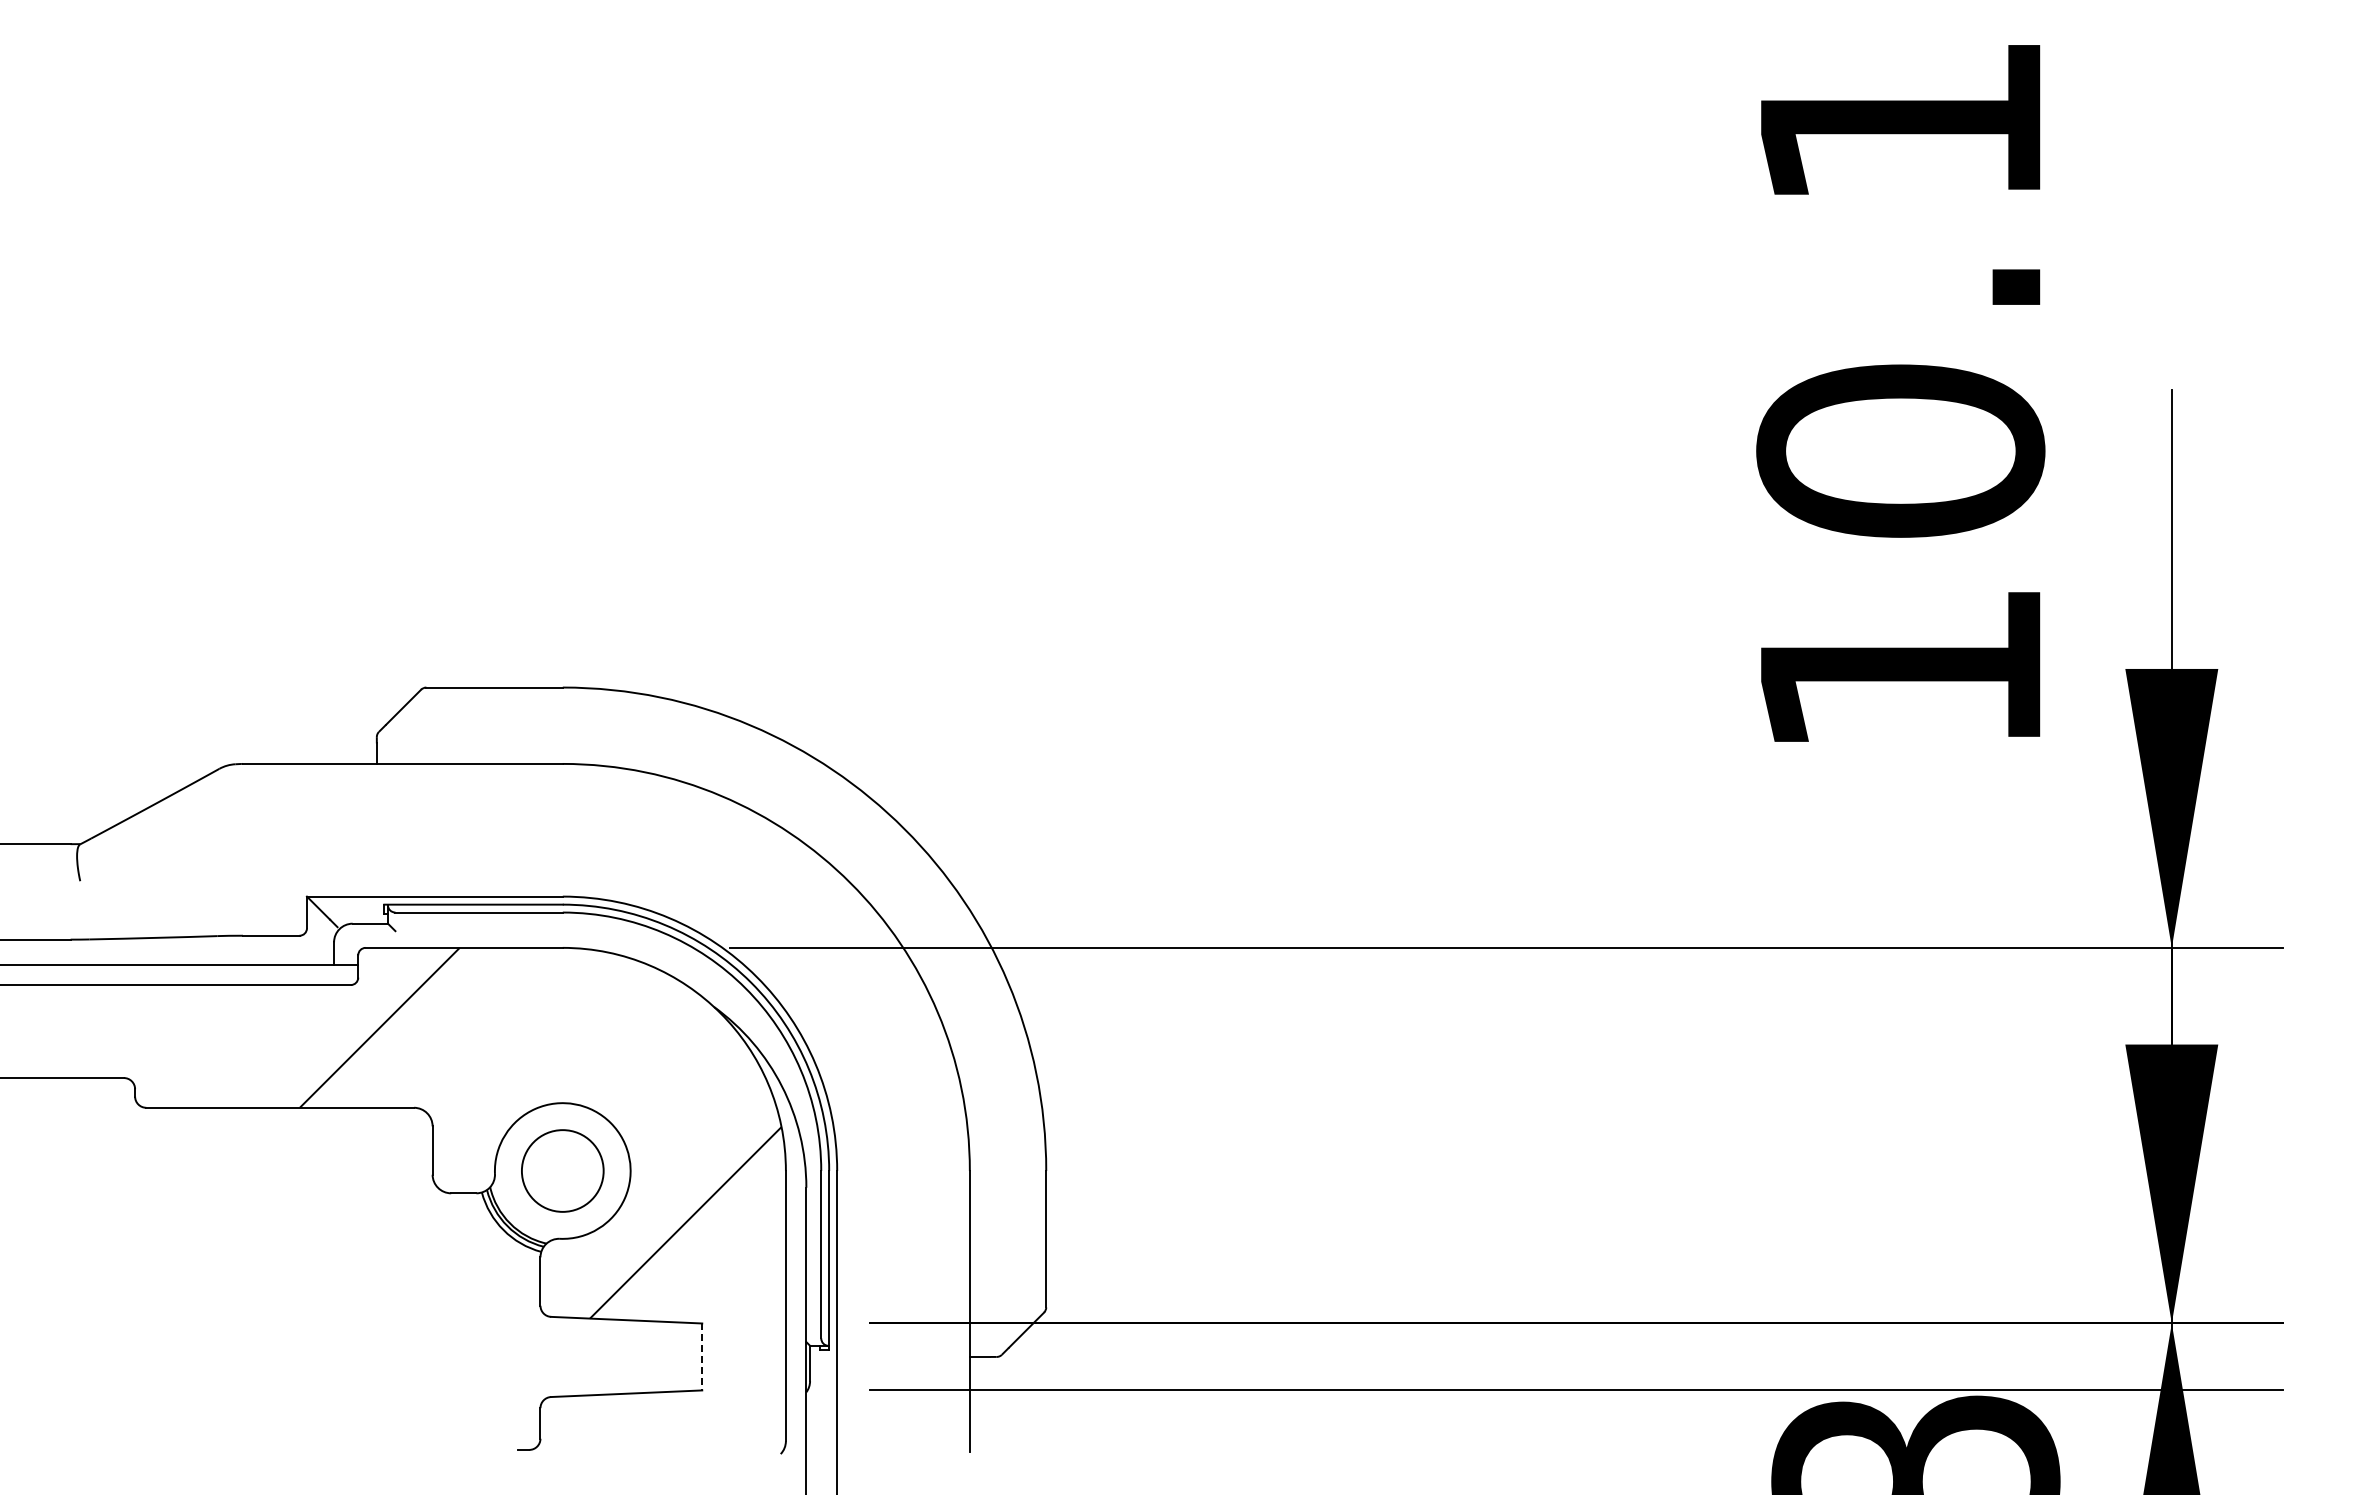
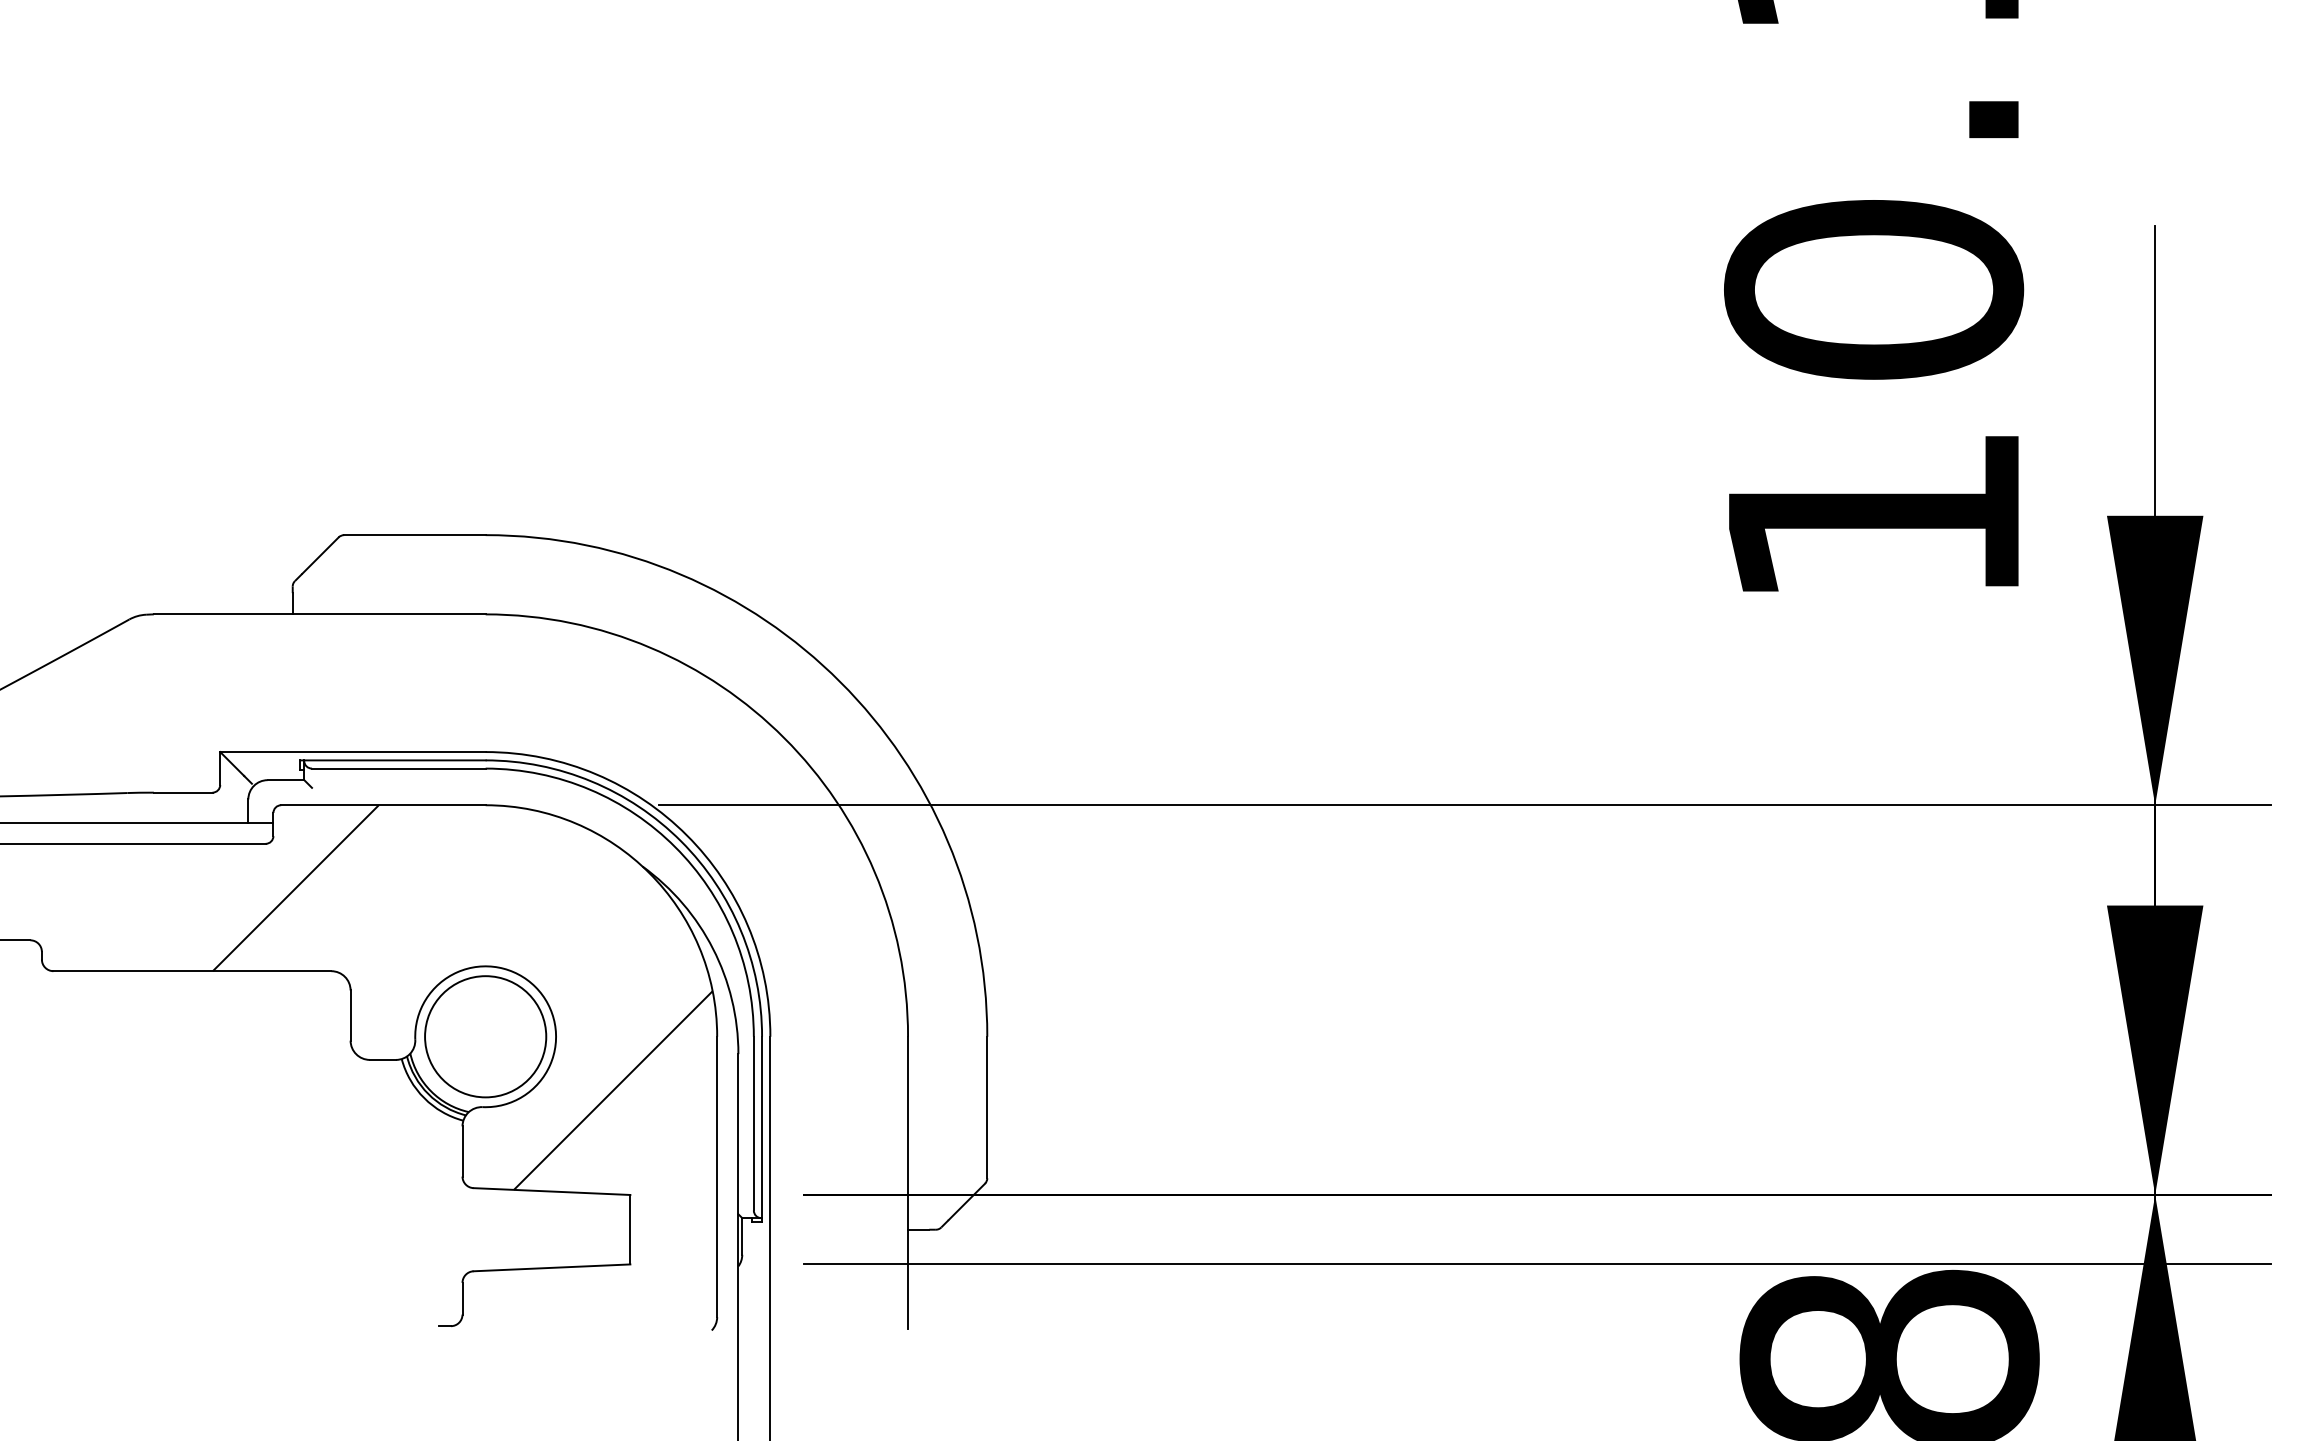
circle: (562, 1170) -> (485, 1036), size x1.43
line: (702, 1357) -> (630, 1230), dashed -> solid

